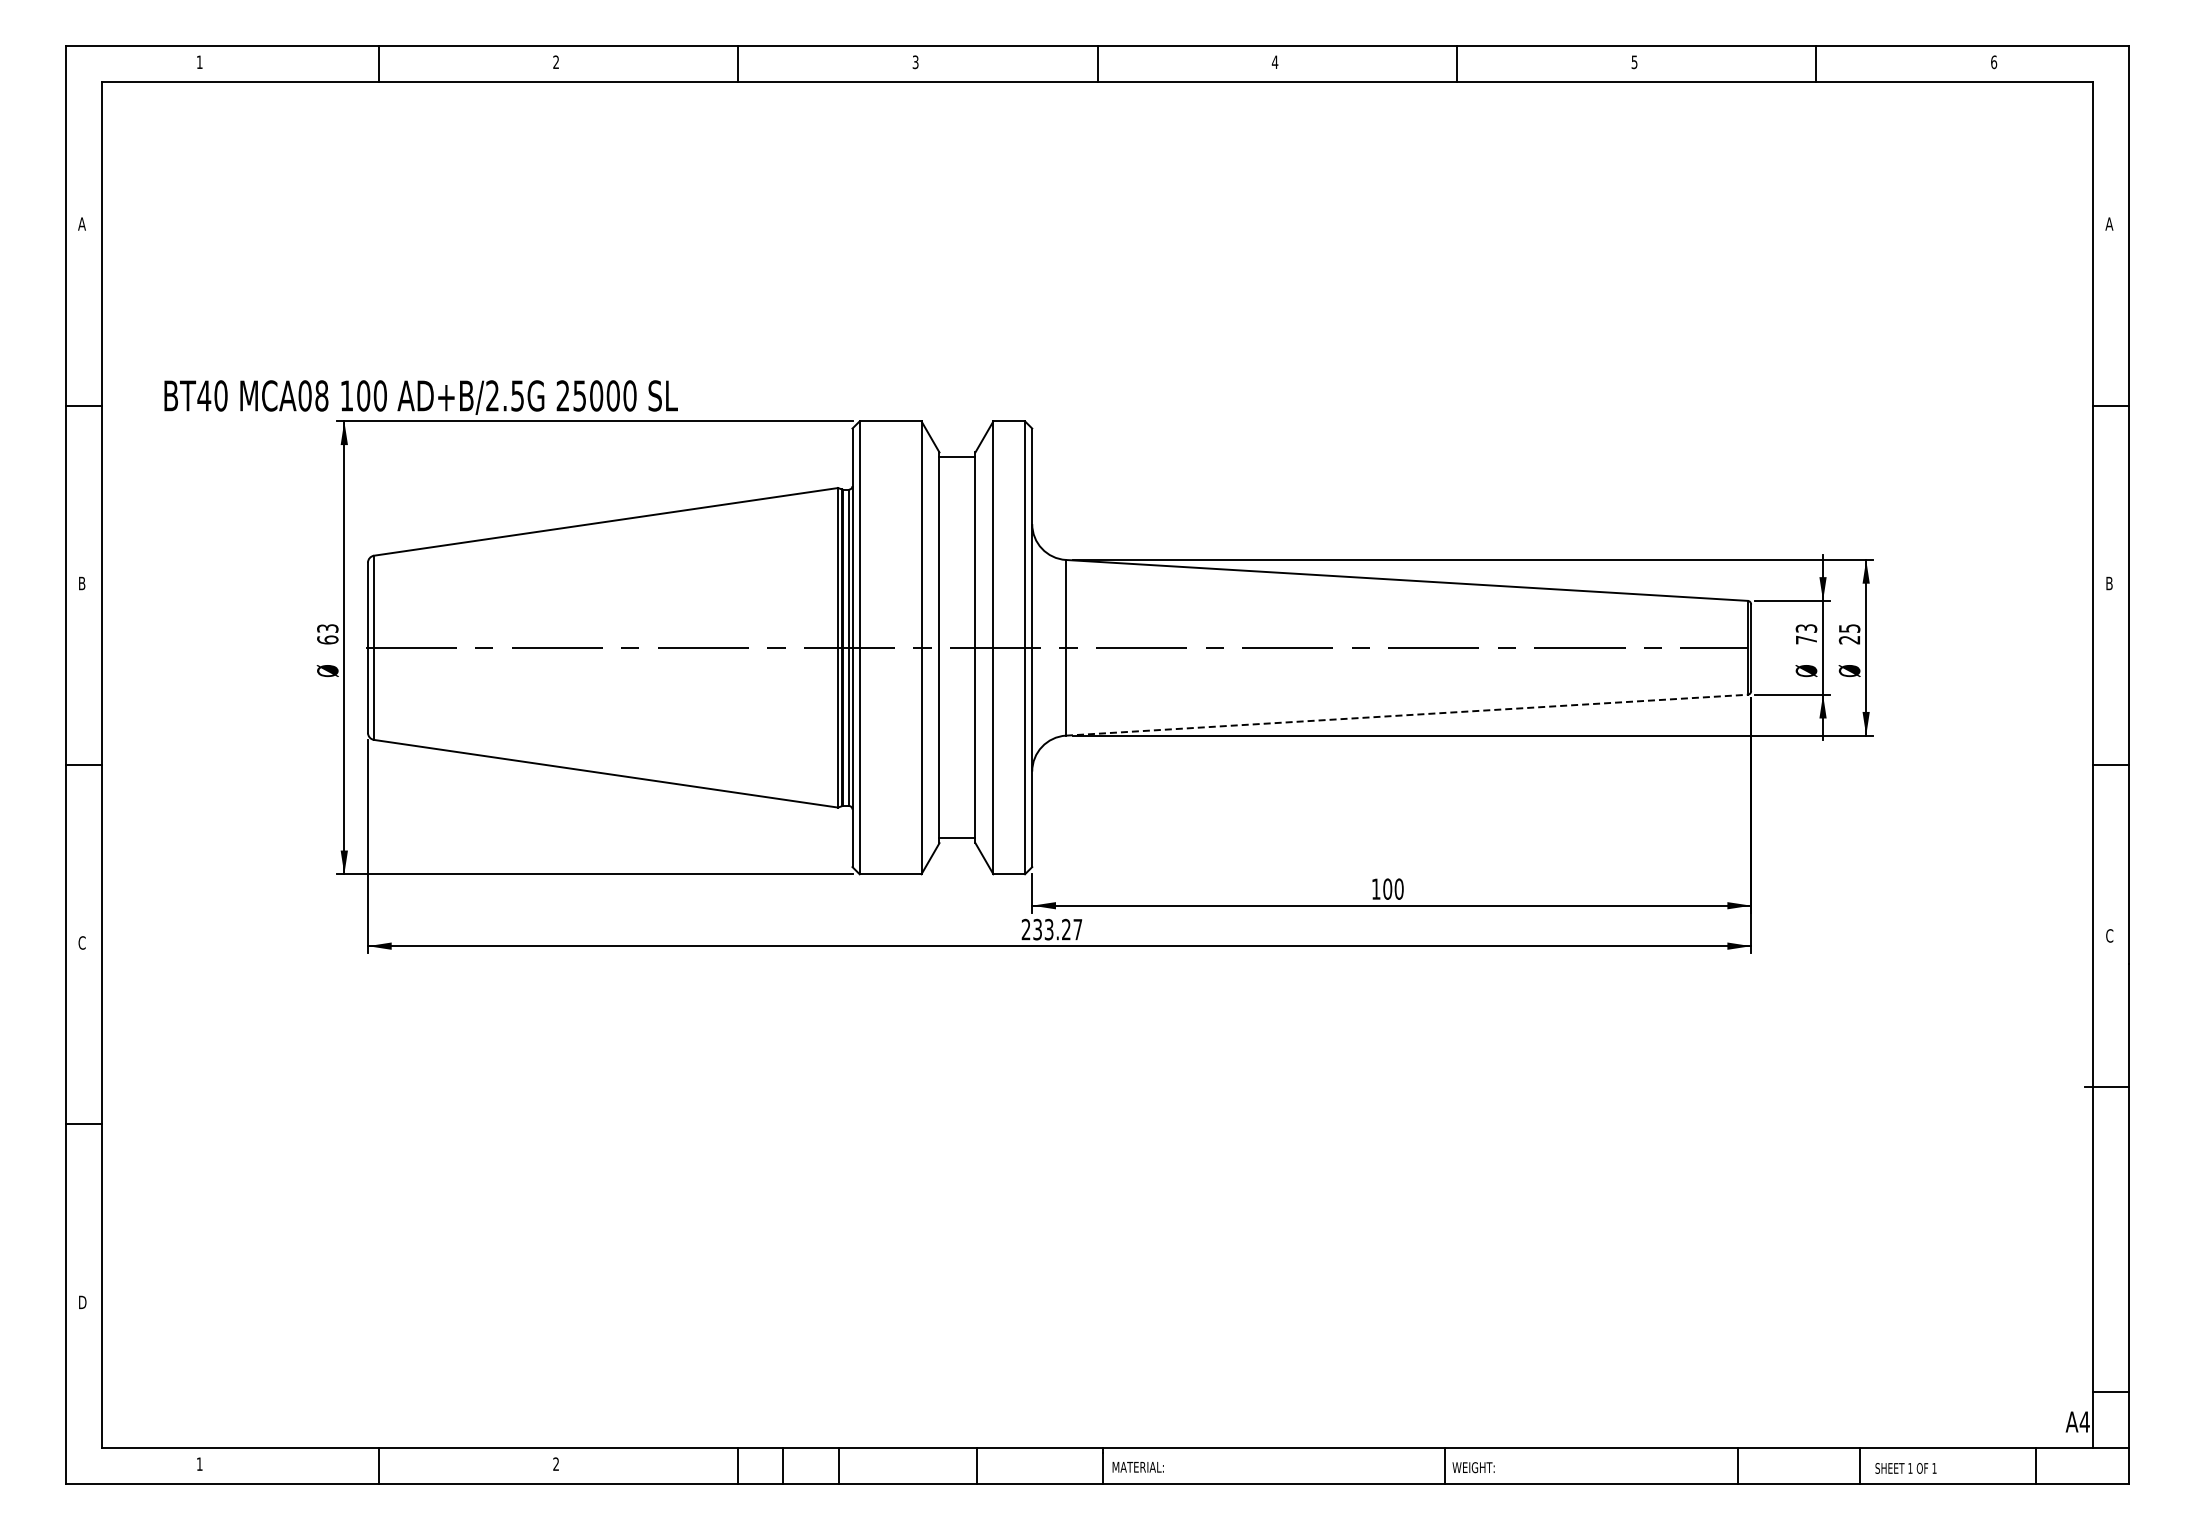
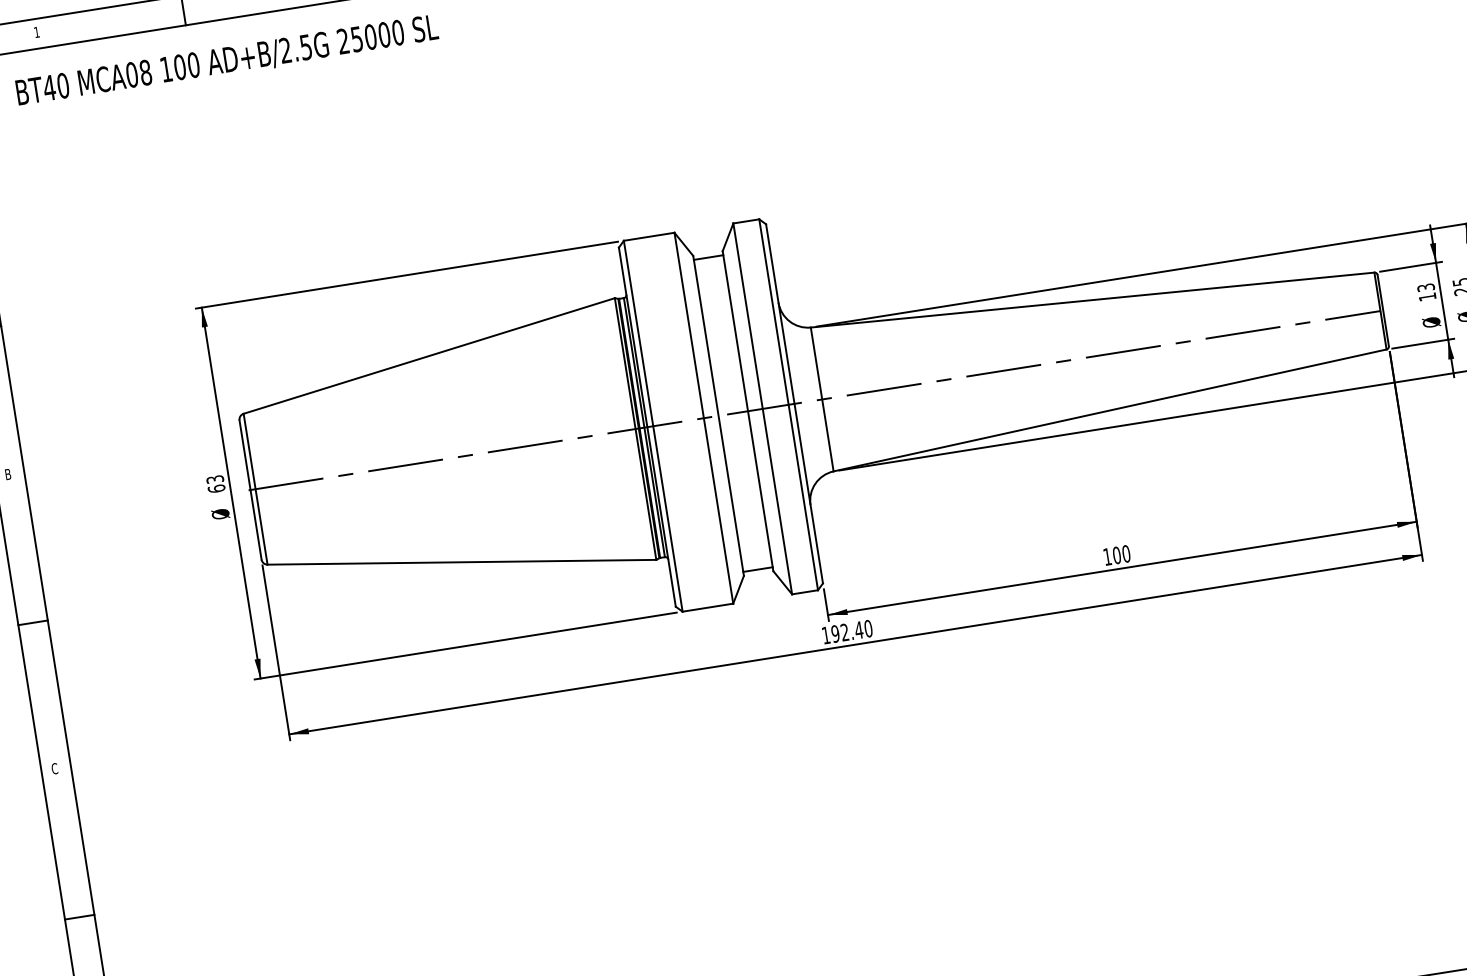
text: (420, 397) -> (226, 61), moved
text: (1806, 639) -> (1427, 296), 73 -> 13
line: (1407, 715) -> (1110, 410), dashed -> solid
text: (1051, 929) -> (846, 632), 233.27 -> 192.40

